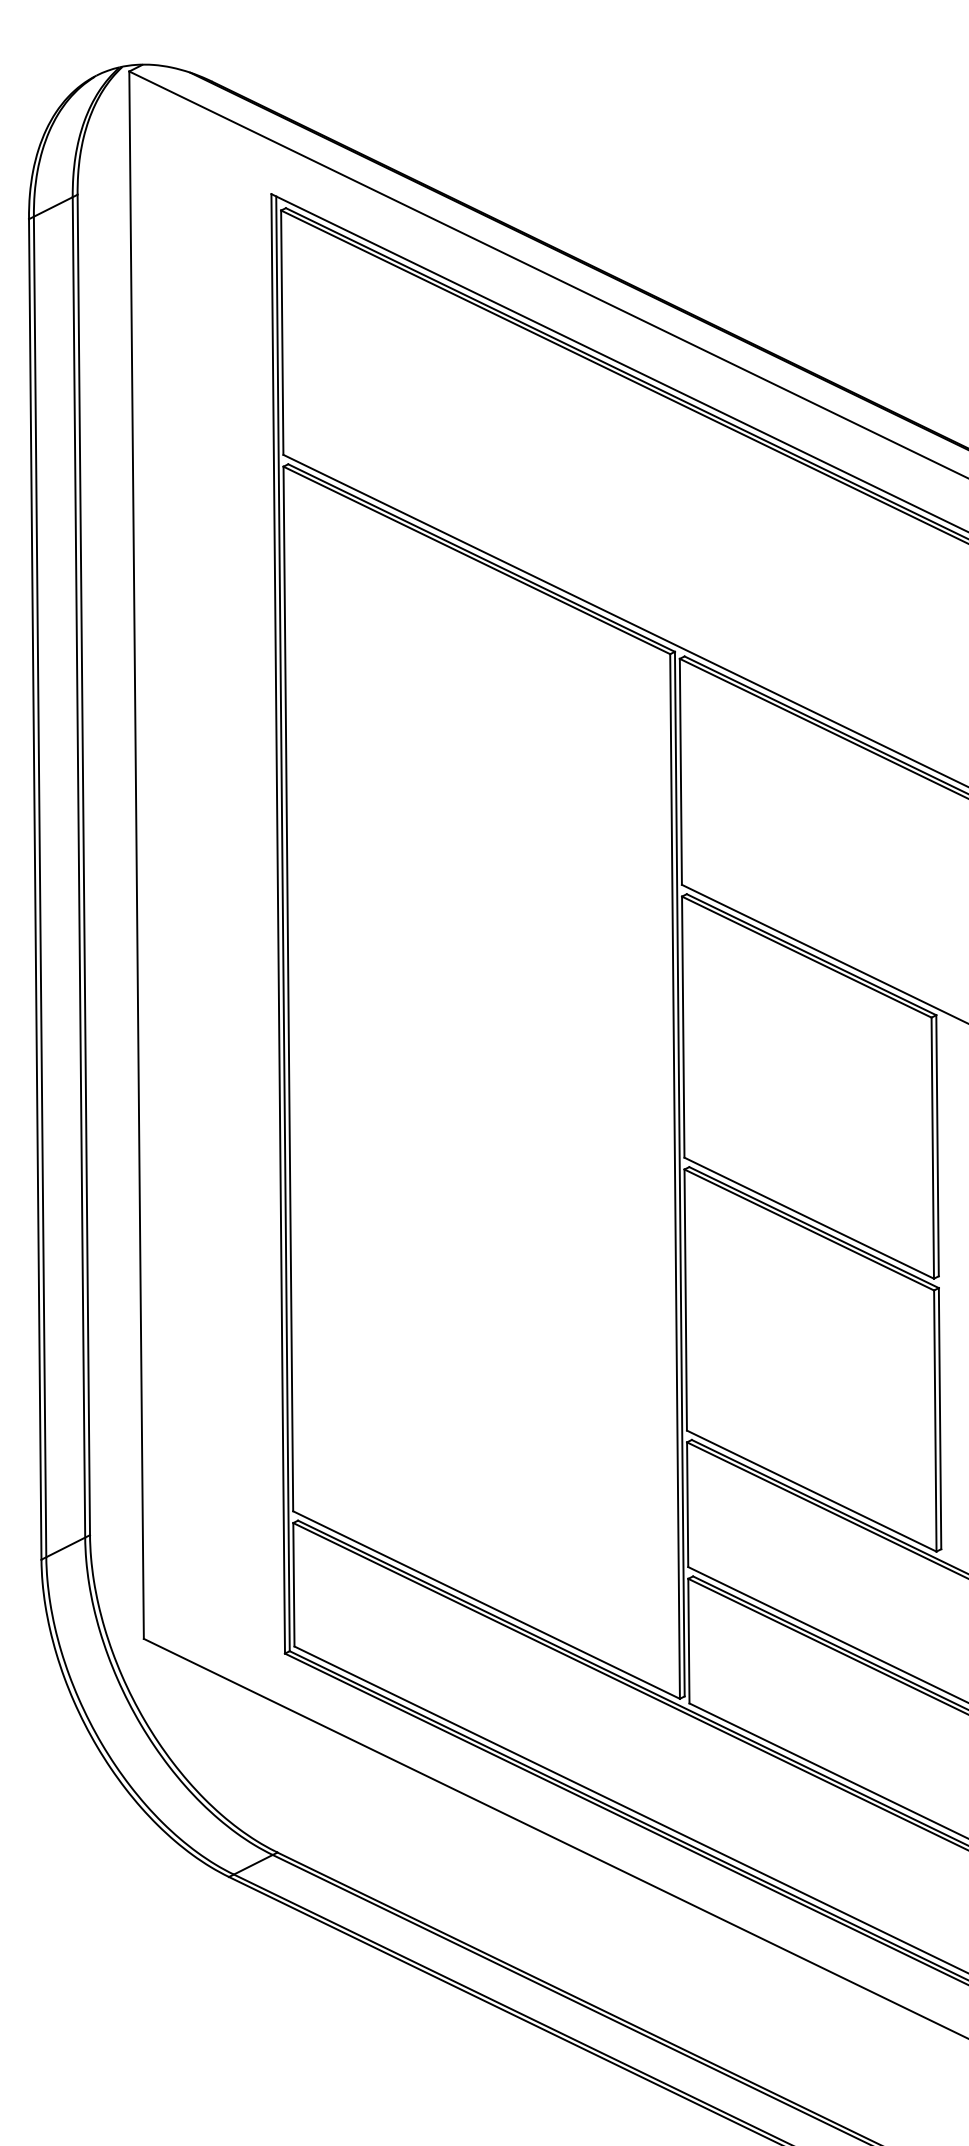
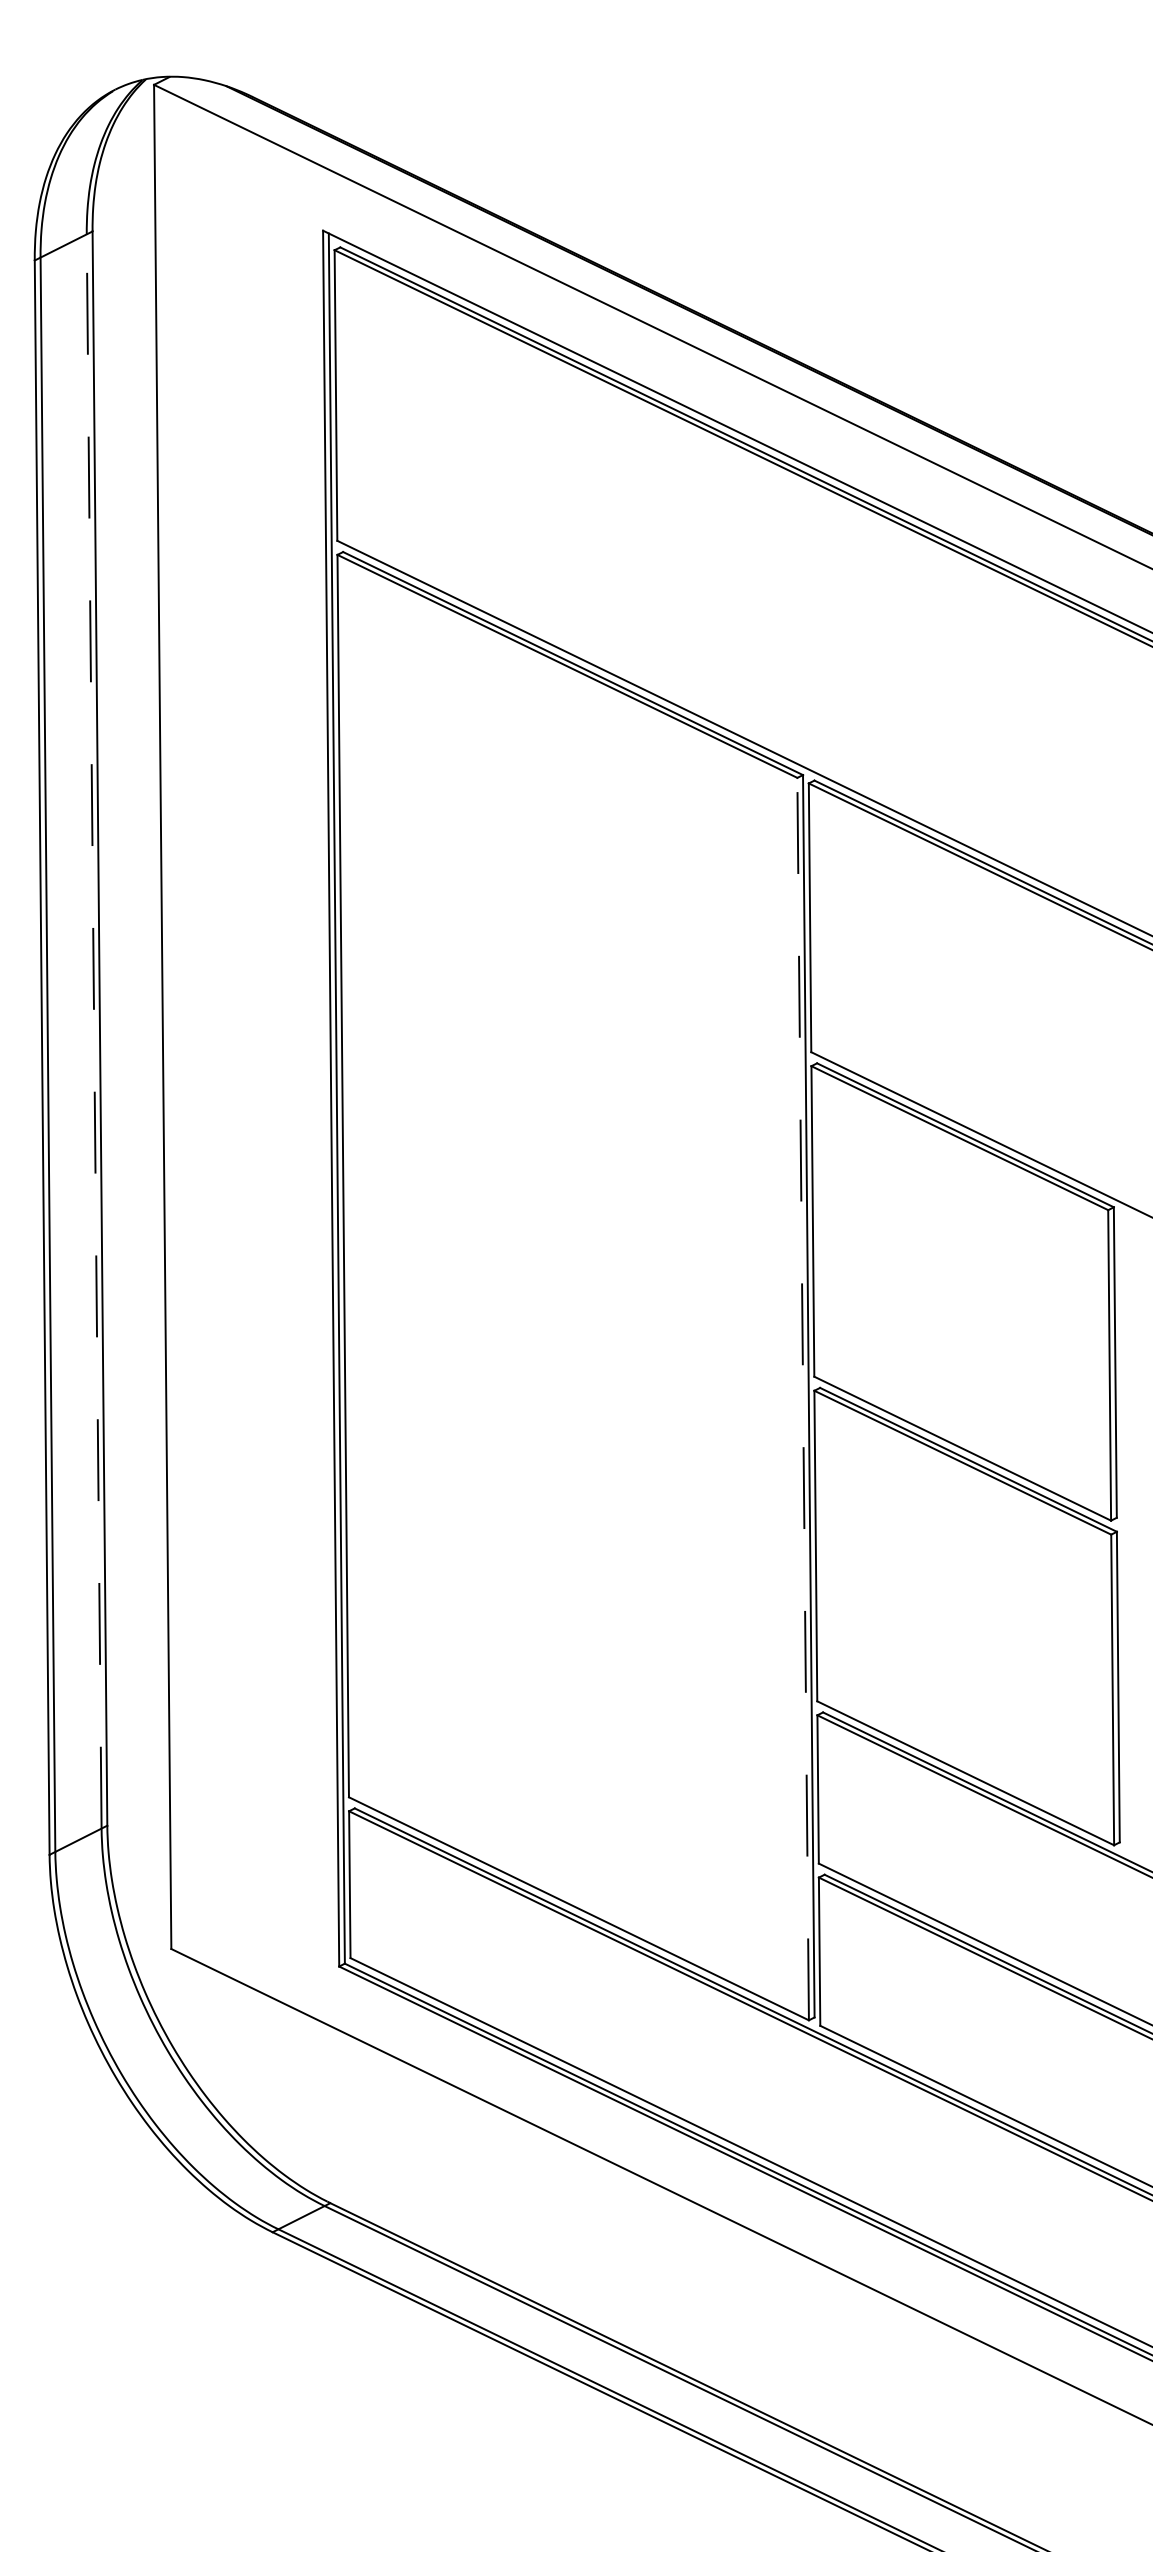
line: (79, 866) -> (94, 1030), solid -> dashed
line: (675, 1175) -> (803, 1398), solid -> dashed

